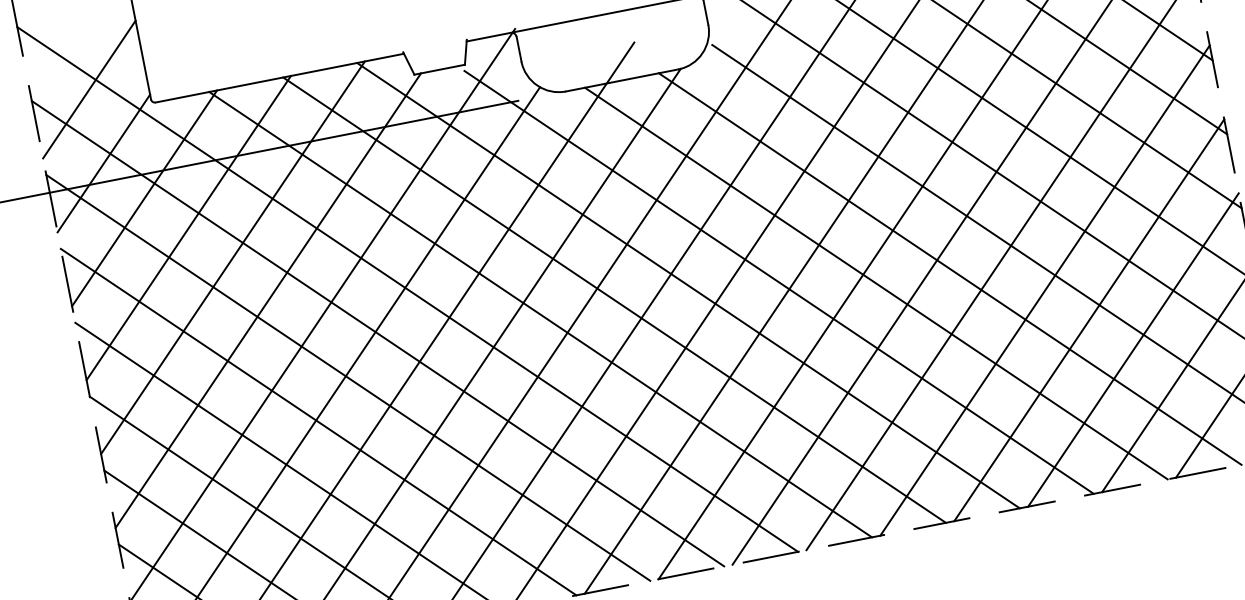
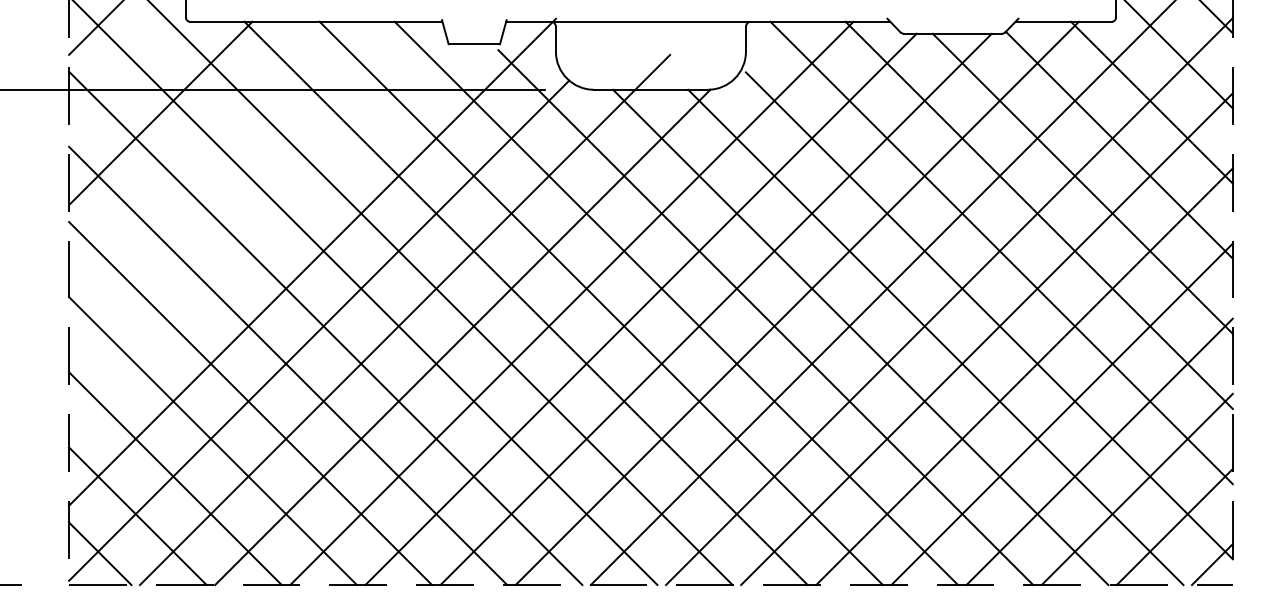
line: (103, 163) -> (127, 71), removed
line: (188, 227) -> (198, 150), removed
line: (232, 257) -> (235, 188), removed
line: (268, 300) -> (262, 237), removed

